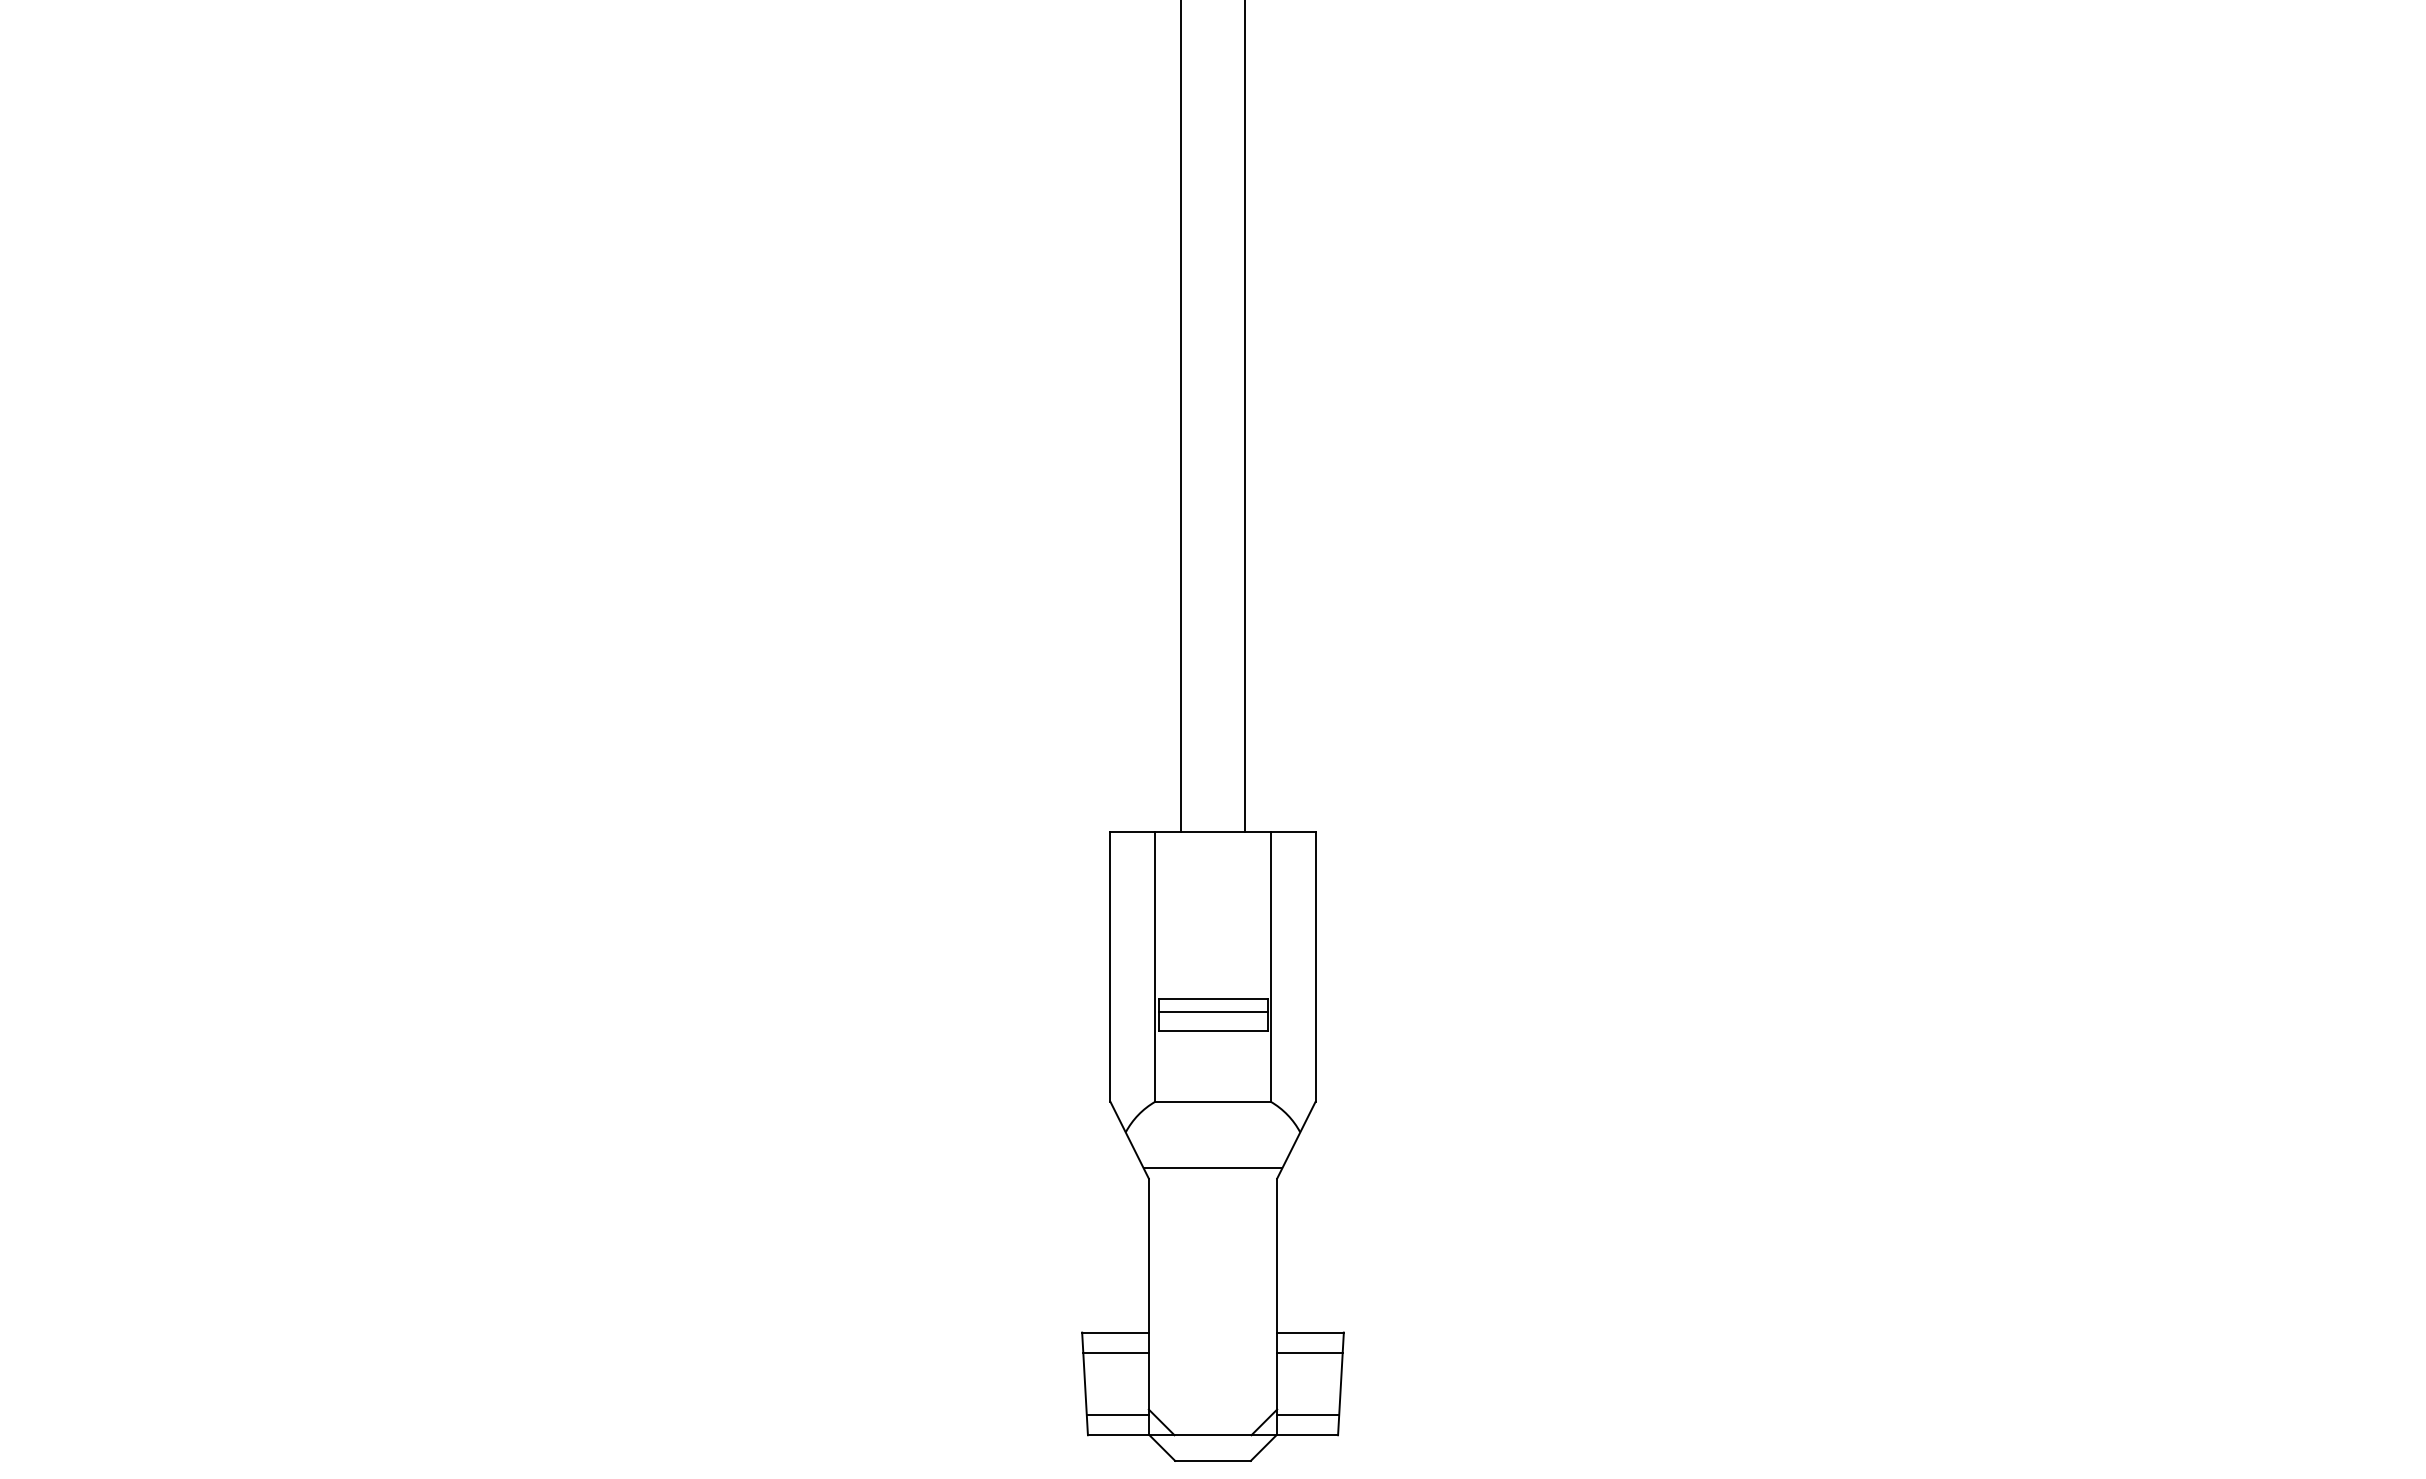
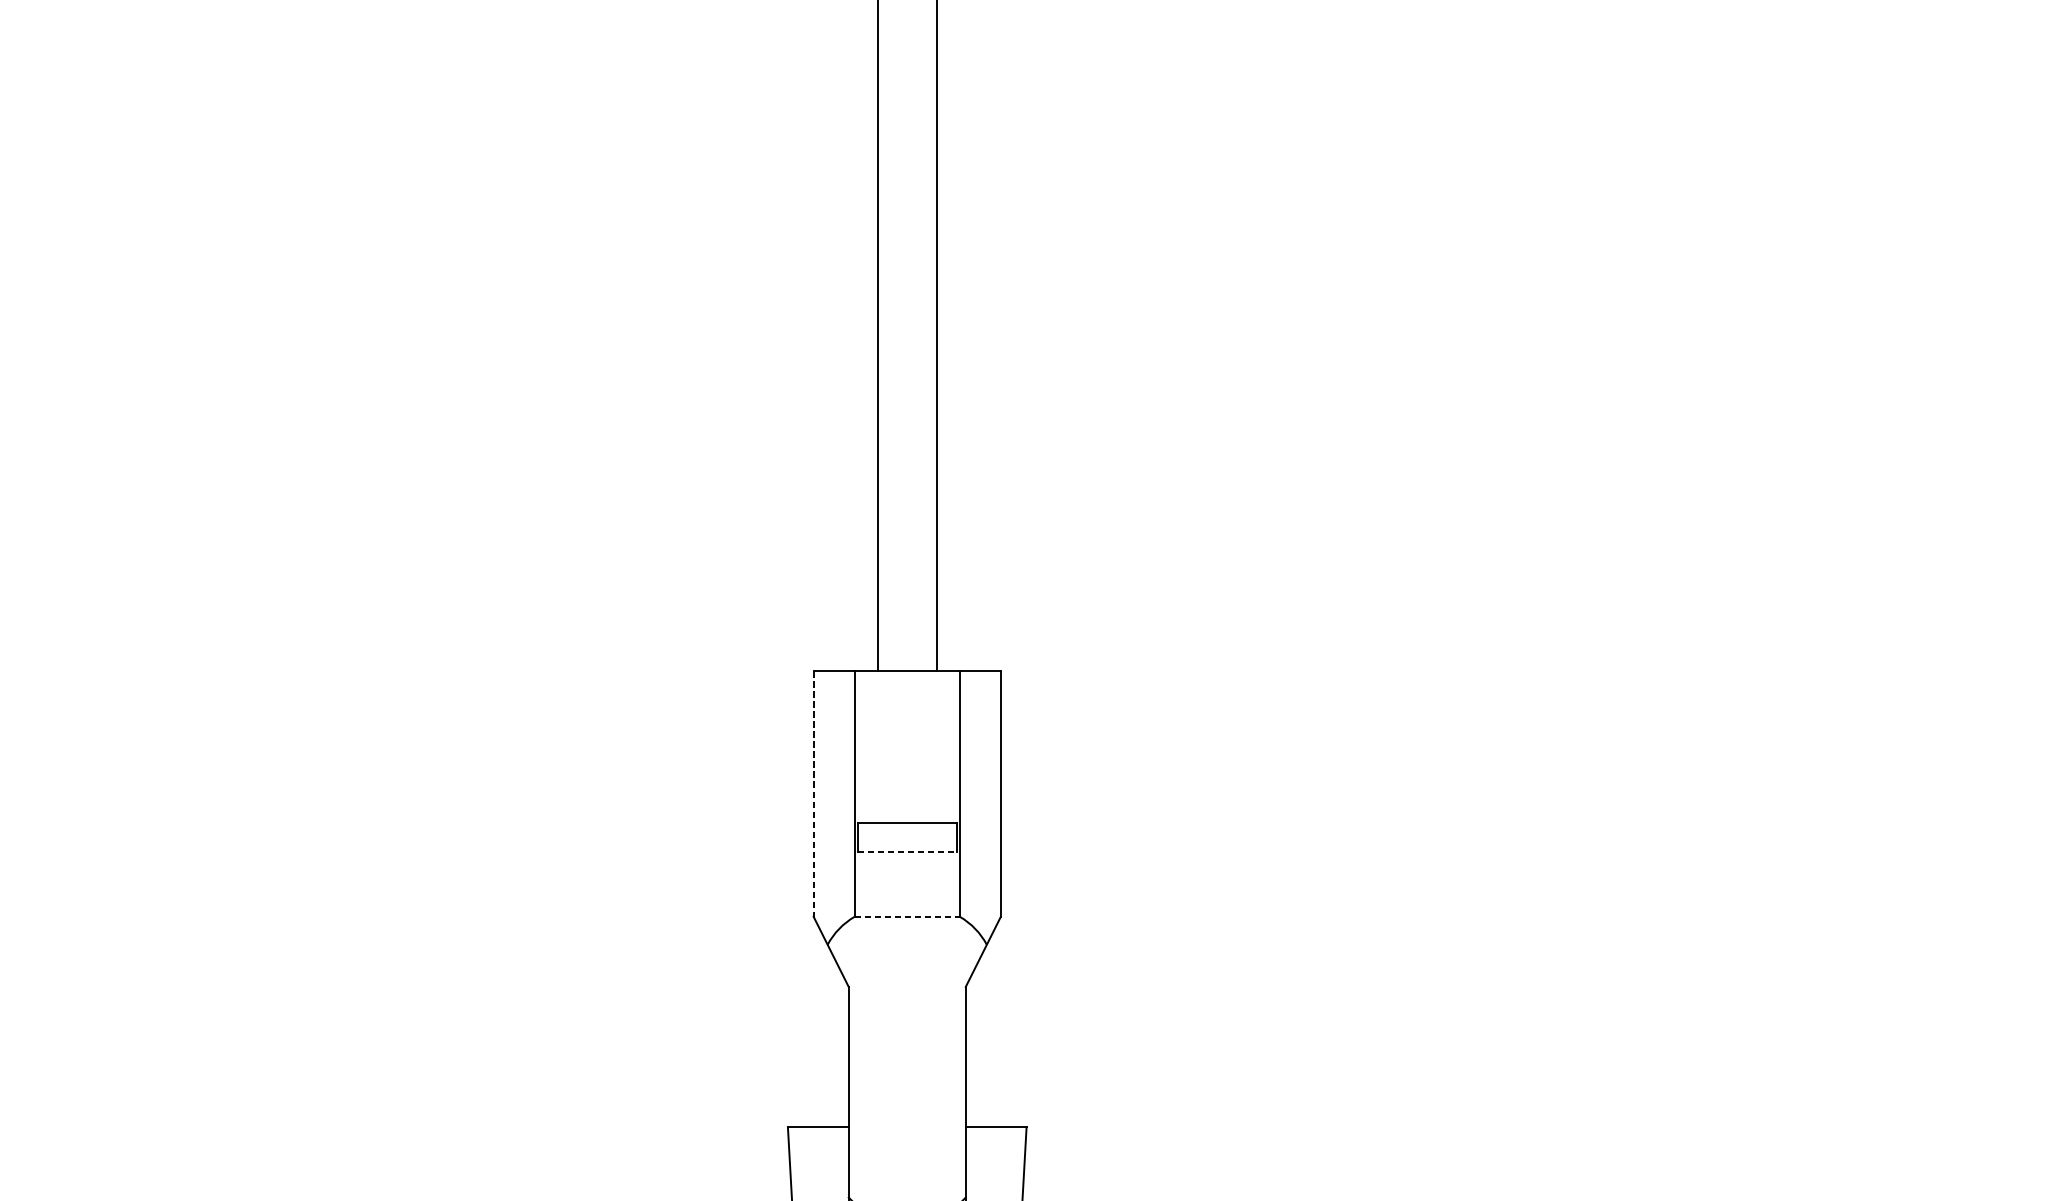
line: (1110, 967) -> (813, 794), solid -> dashed
line: (1212, 1011) -> (906, 834), removed
line: (1213, 1031) -> (907, 852), solid -> dashed
line: (1213, 1101) -> (907, 916), solid -> dashed
line: (1212, 1168) -> (906, 977), removed
line: (1115, 1353) -> (818, 1146), removed
line: (1309, 1353) -> (995, 1146), removed

